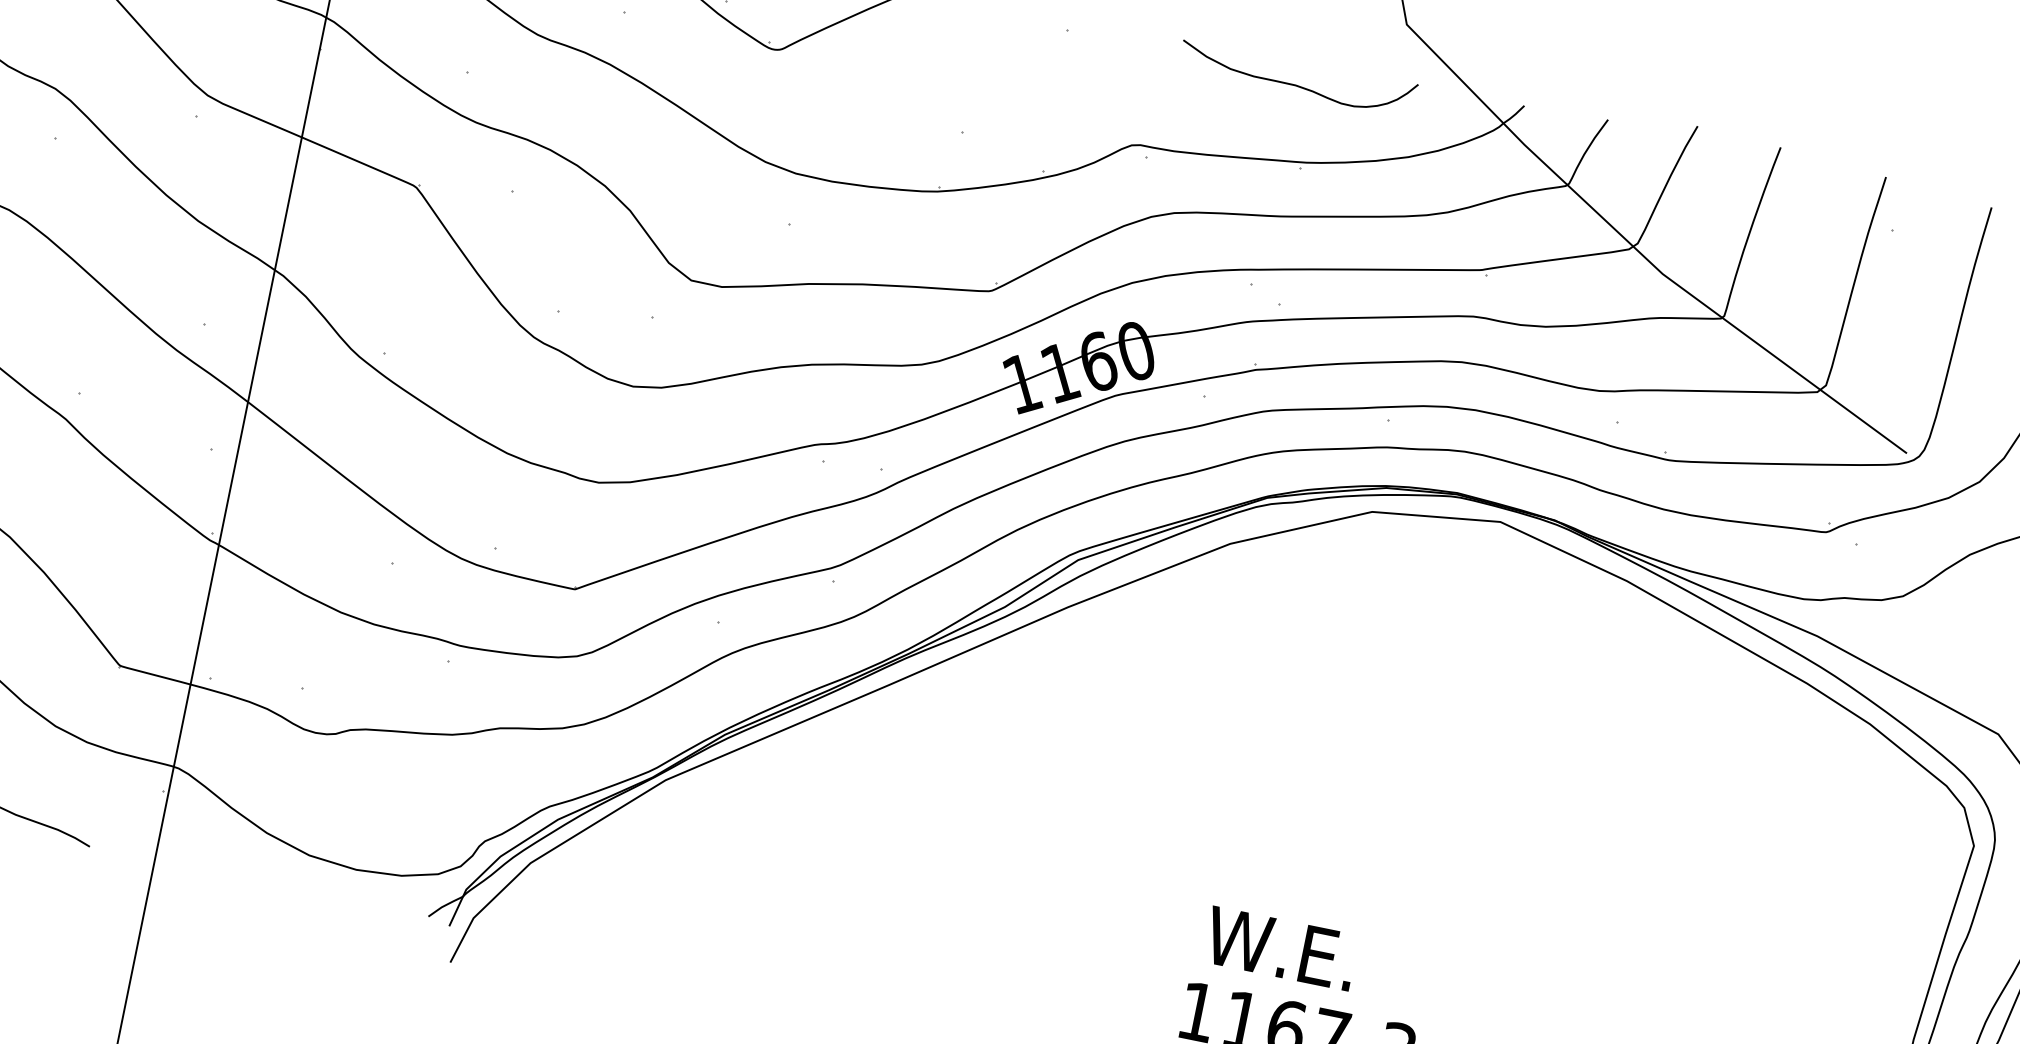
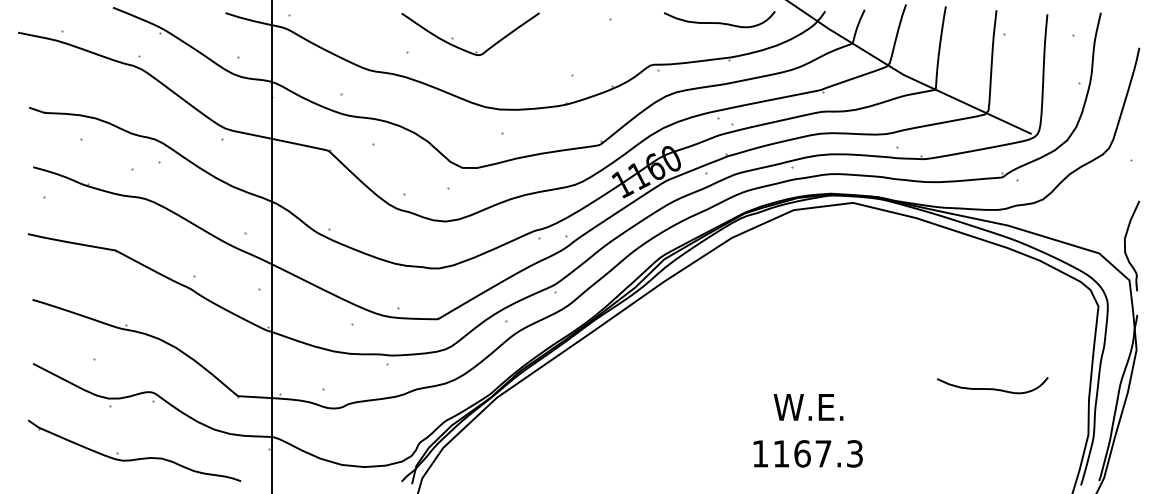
text: (1280, 948) -> (808, 407), moved
curve: (1715, 973) -> (992, 388), added

